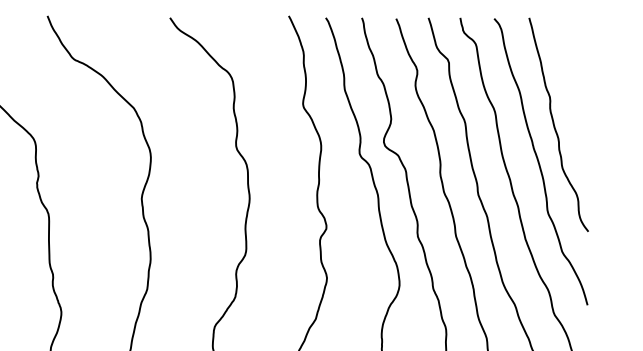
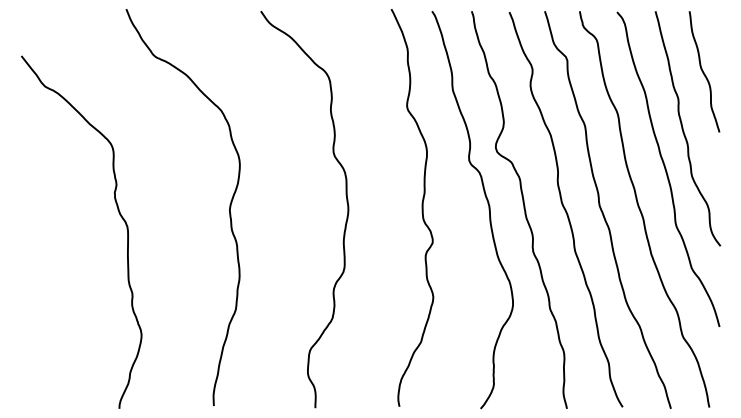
curve: (572, 72) -> (703, 71), added

